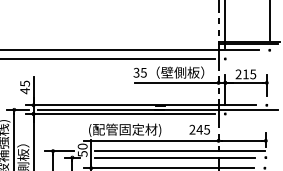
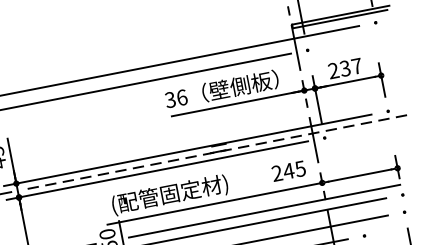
text: (143, 72) -> (181, 97), 35 -> 36
text: (249, 74) -> (351, 67), 215 -> 237
line: (157, 109) -> (215, 151), solid -> dashed

